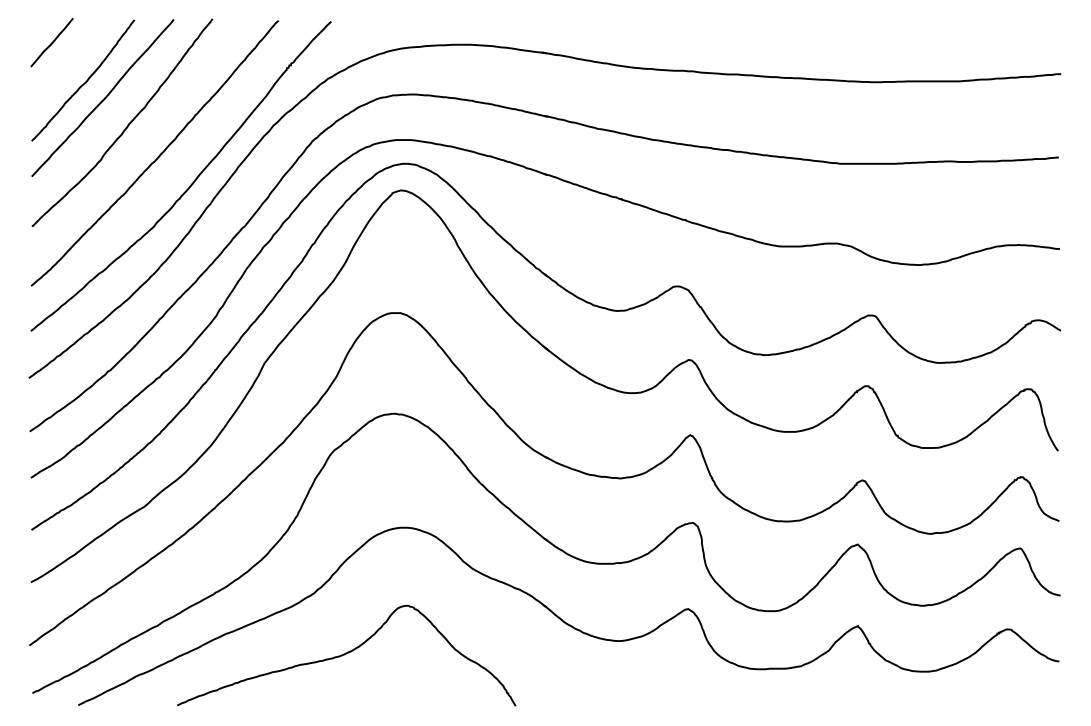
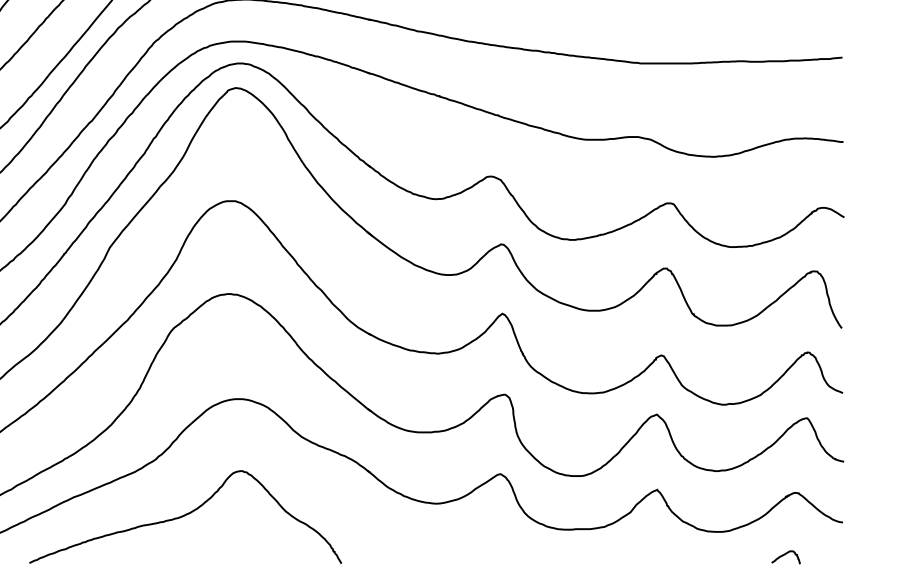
curve: (997, 696) -> (785, 554), added

